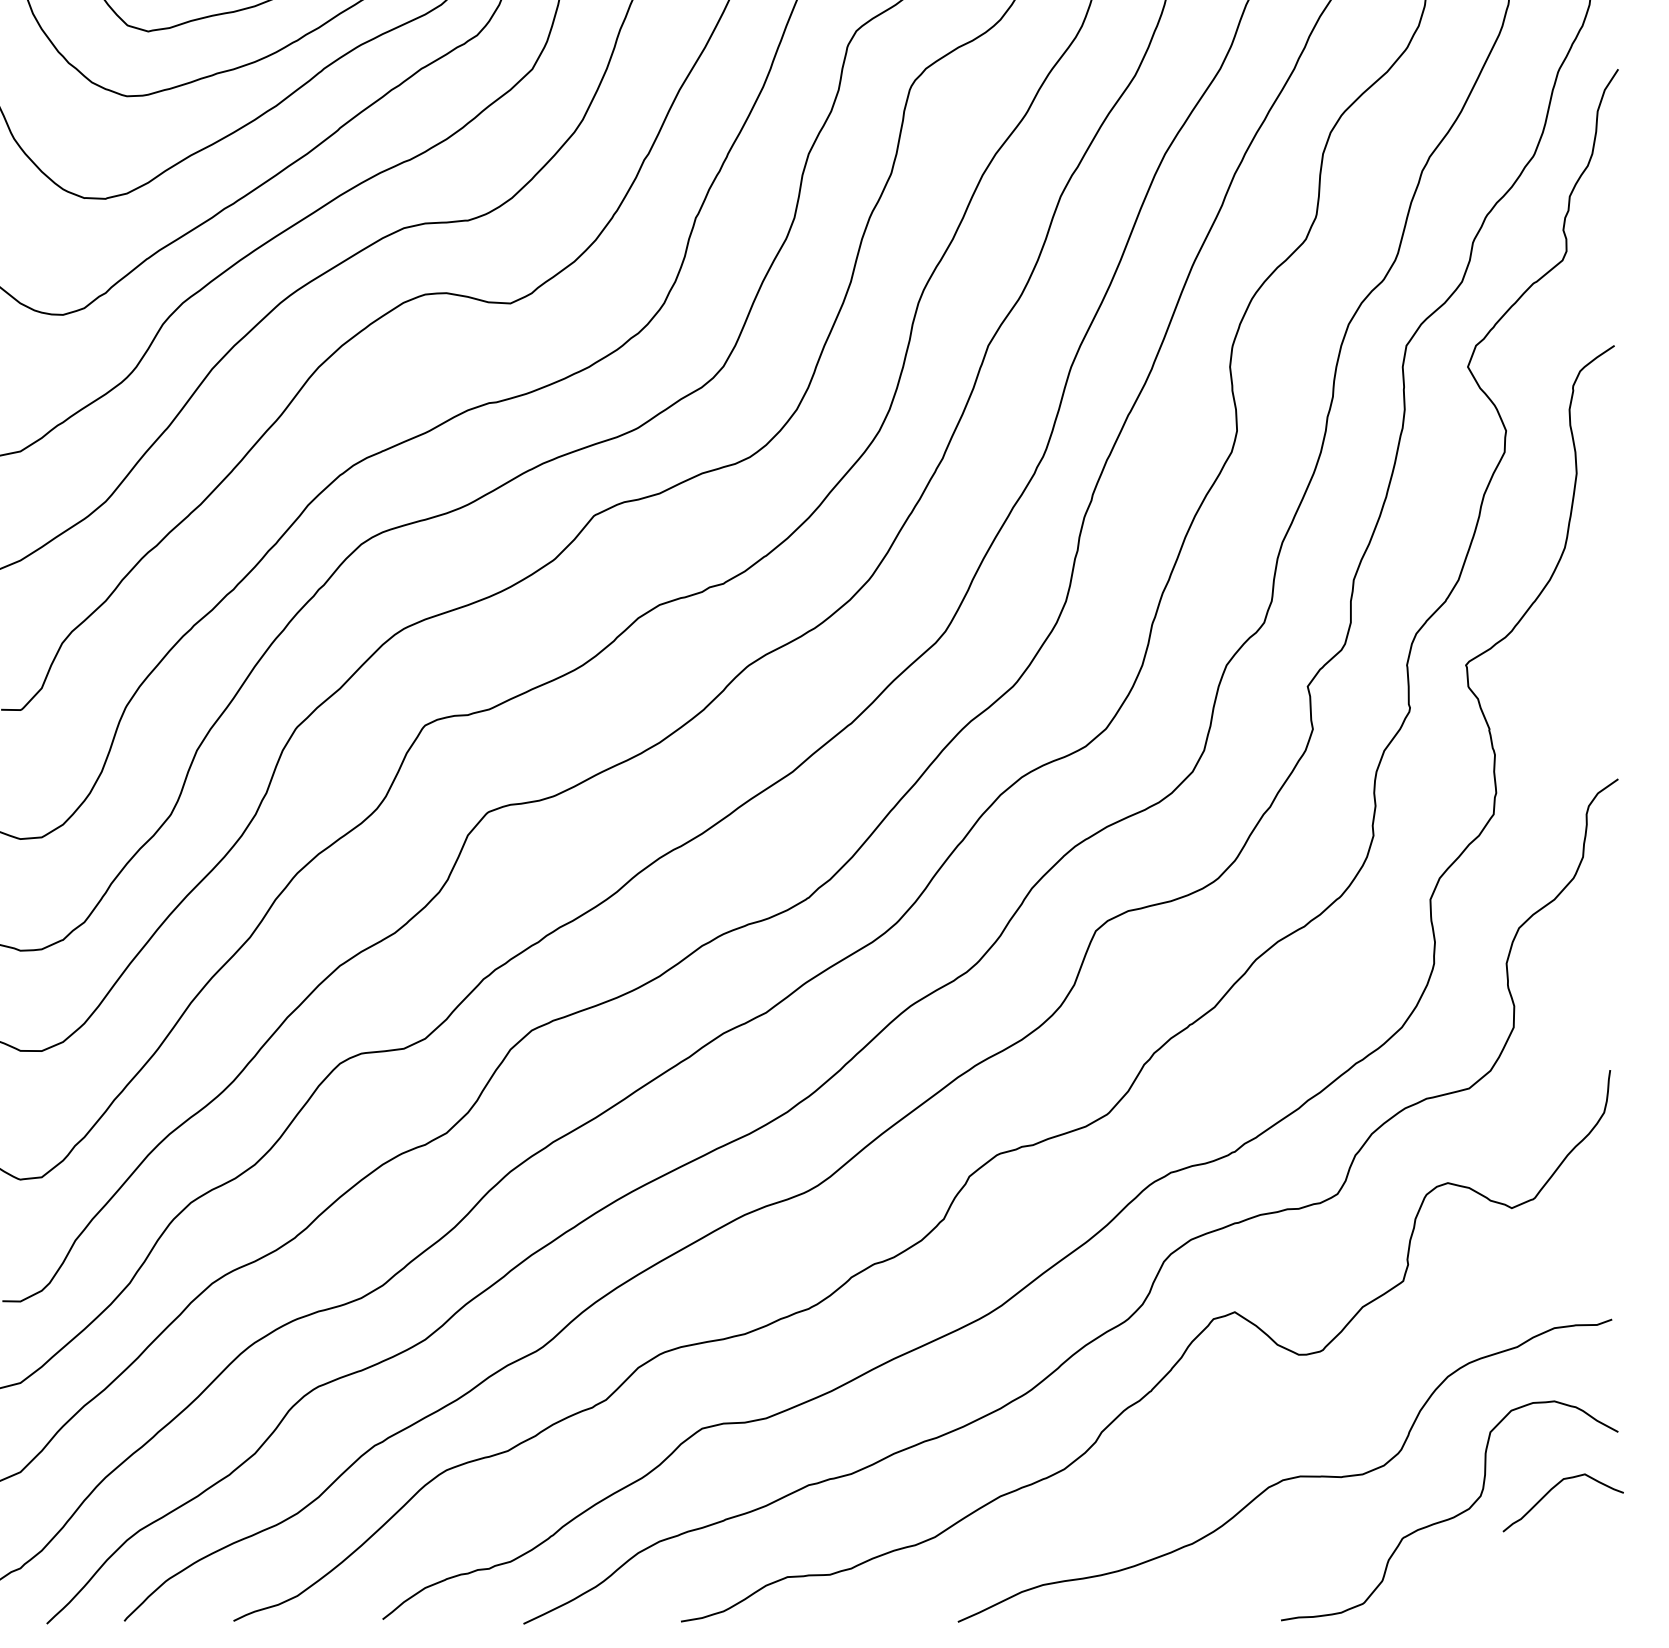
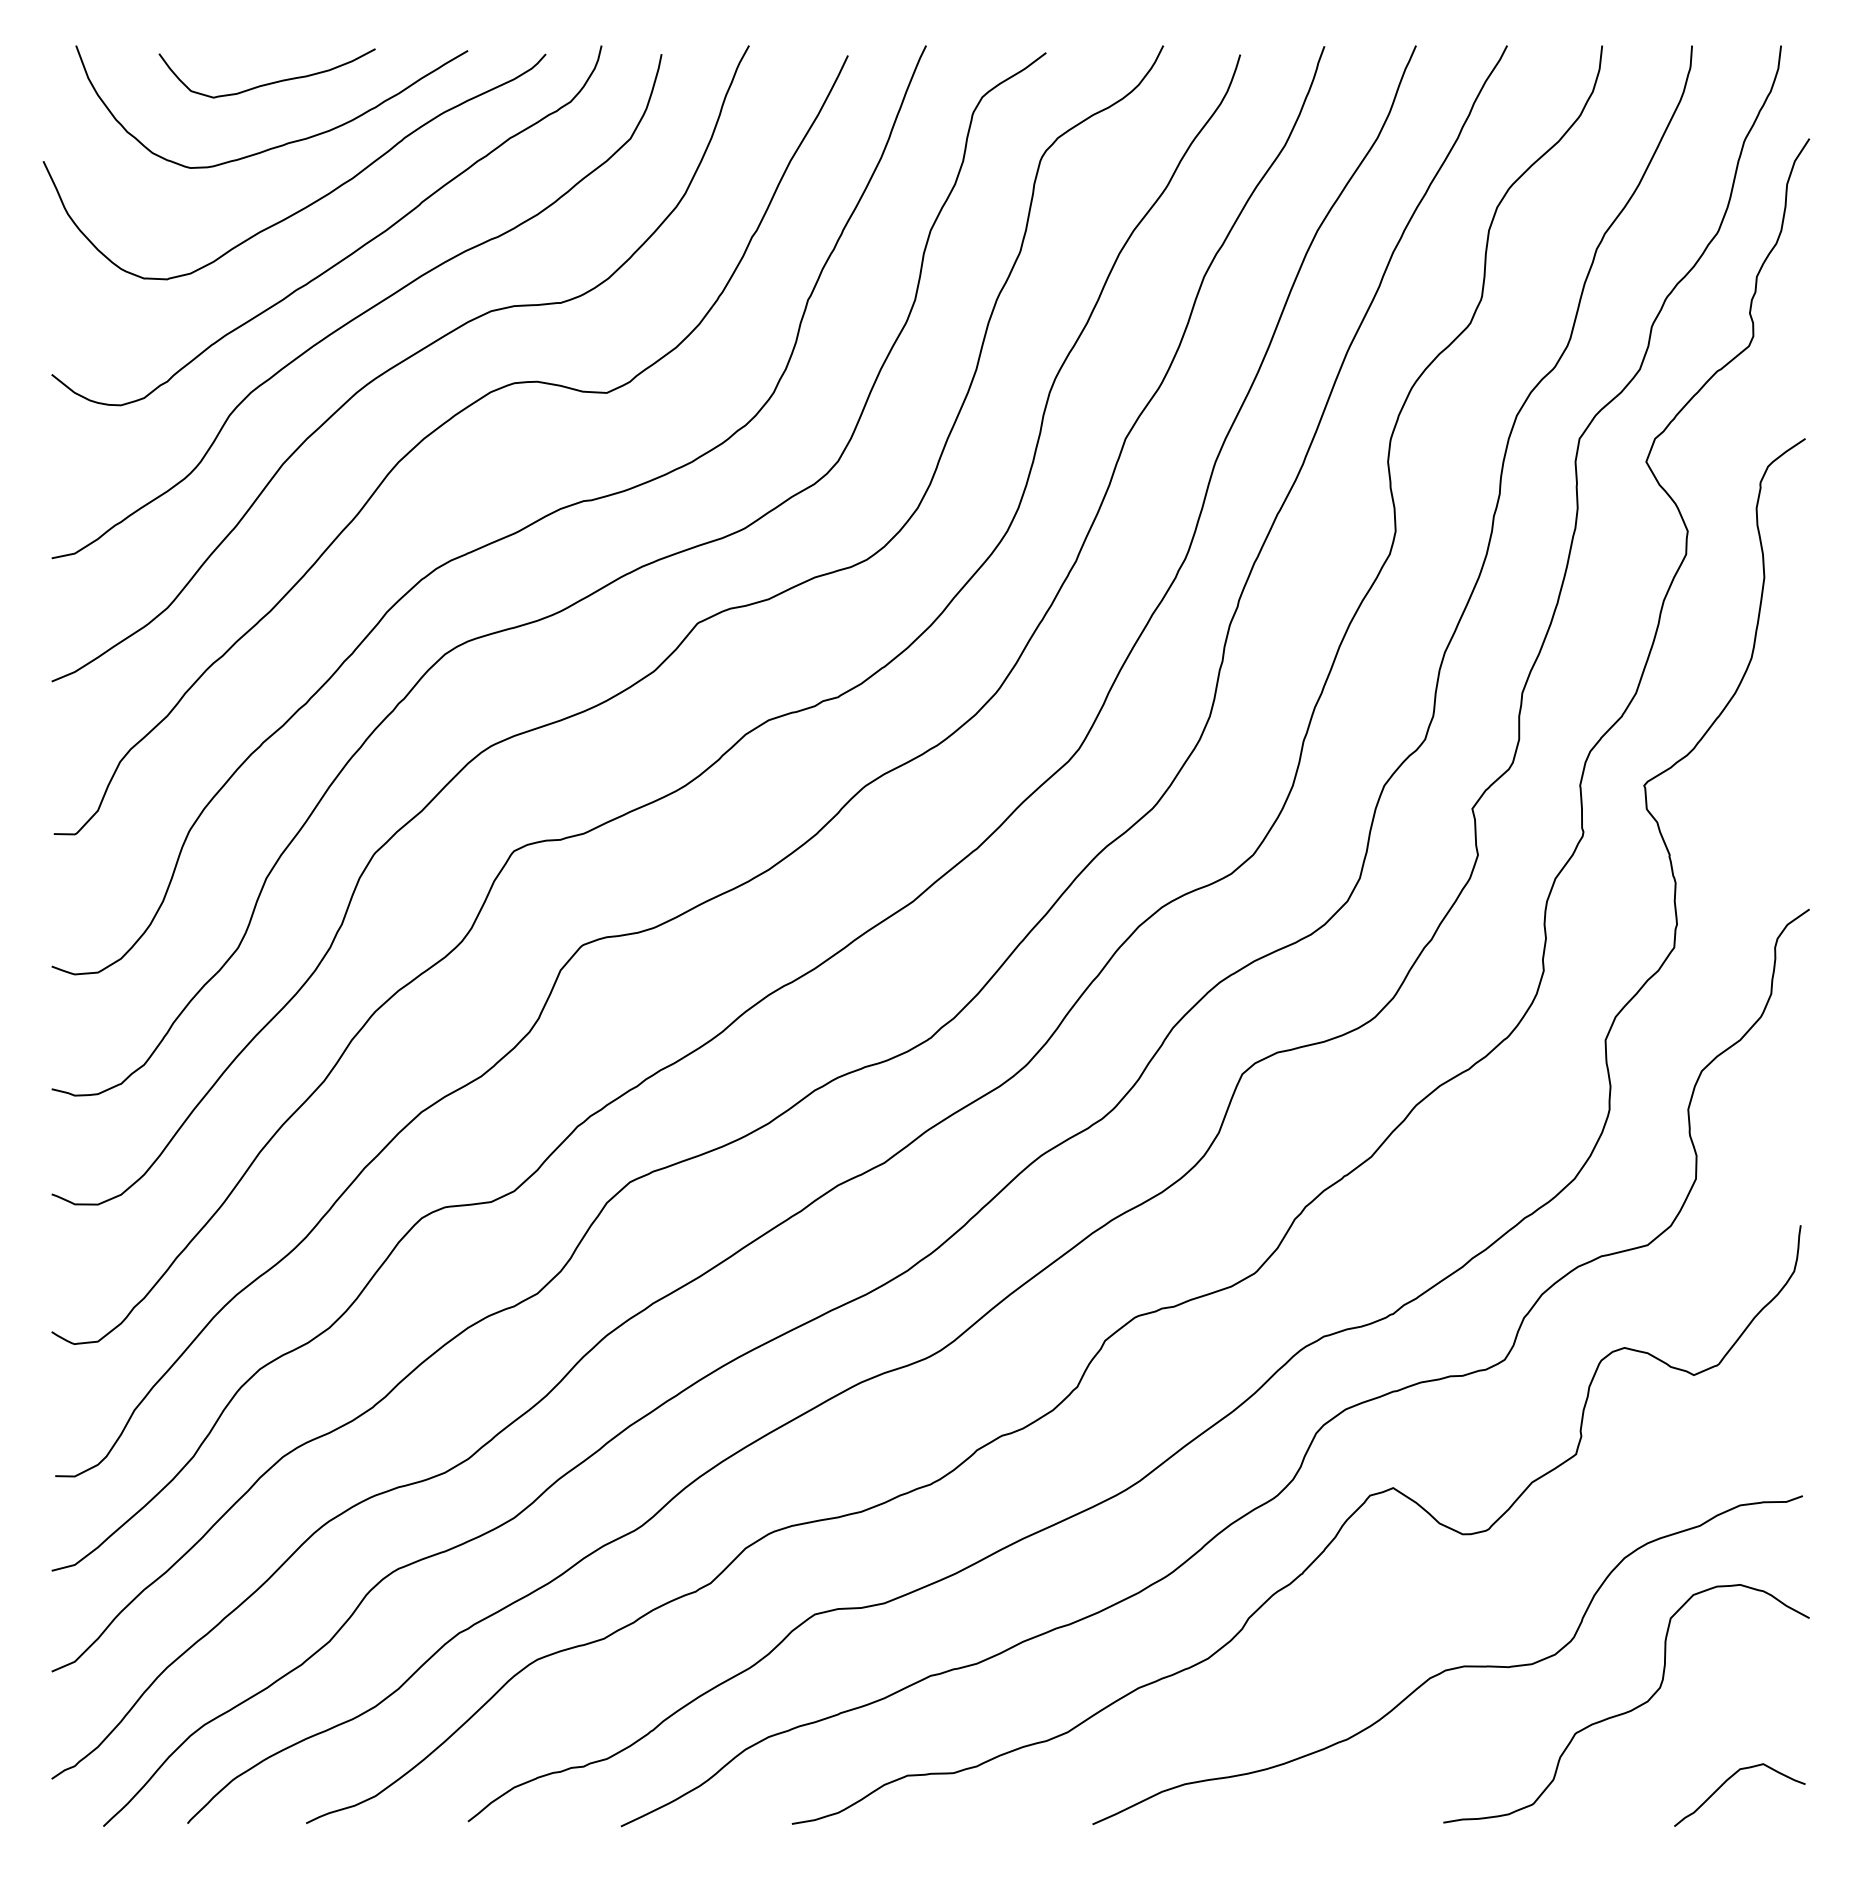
curve: (1551, 1490) -> (1727, 1781), moved

